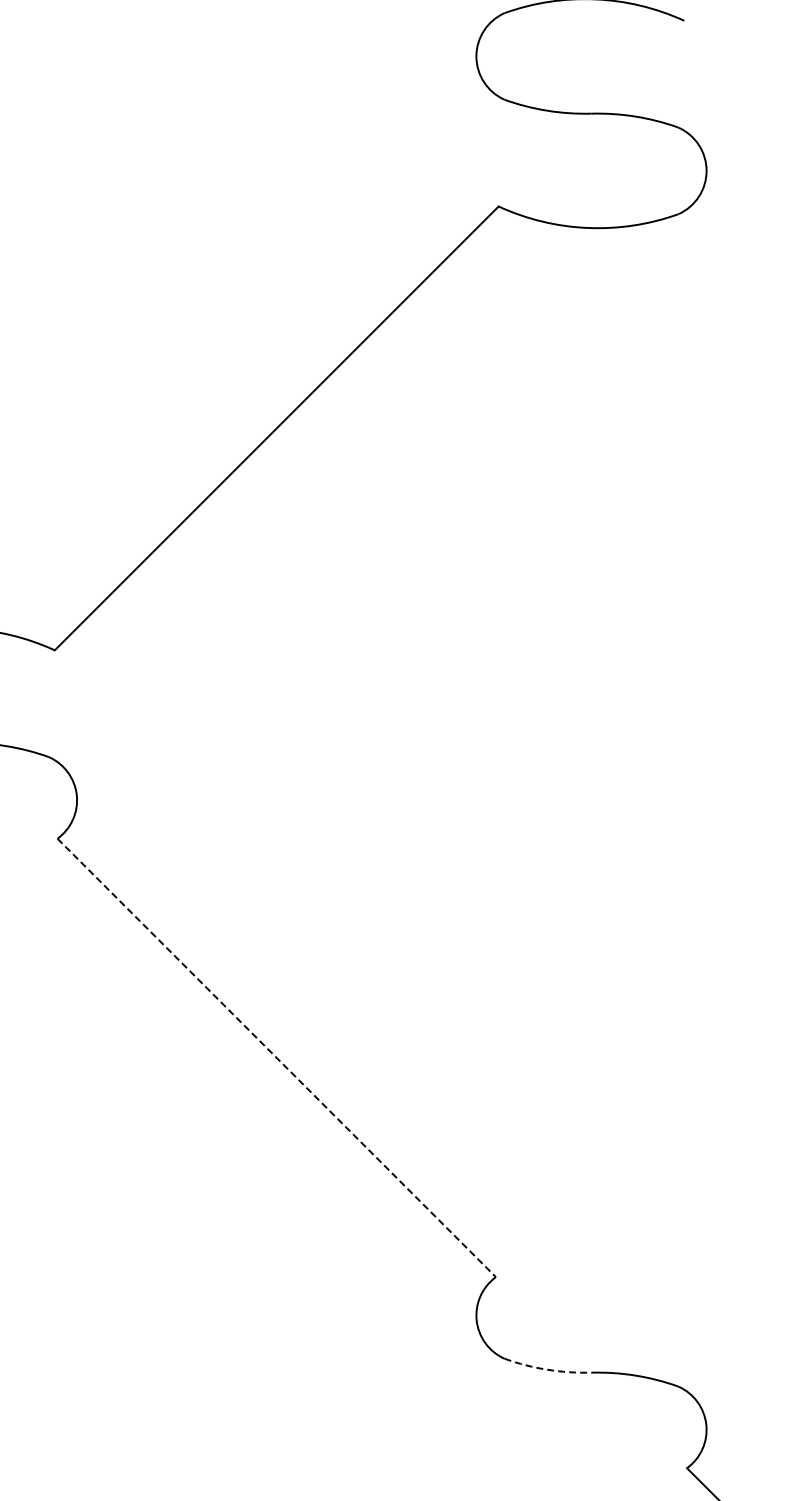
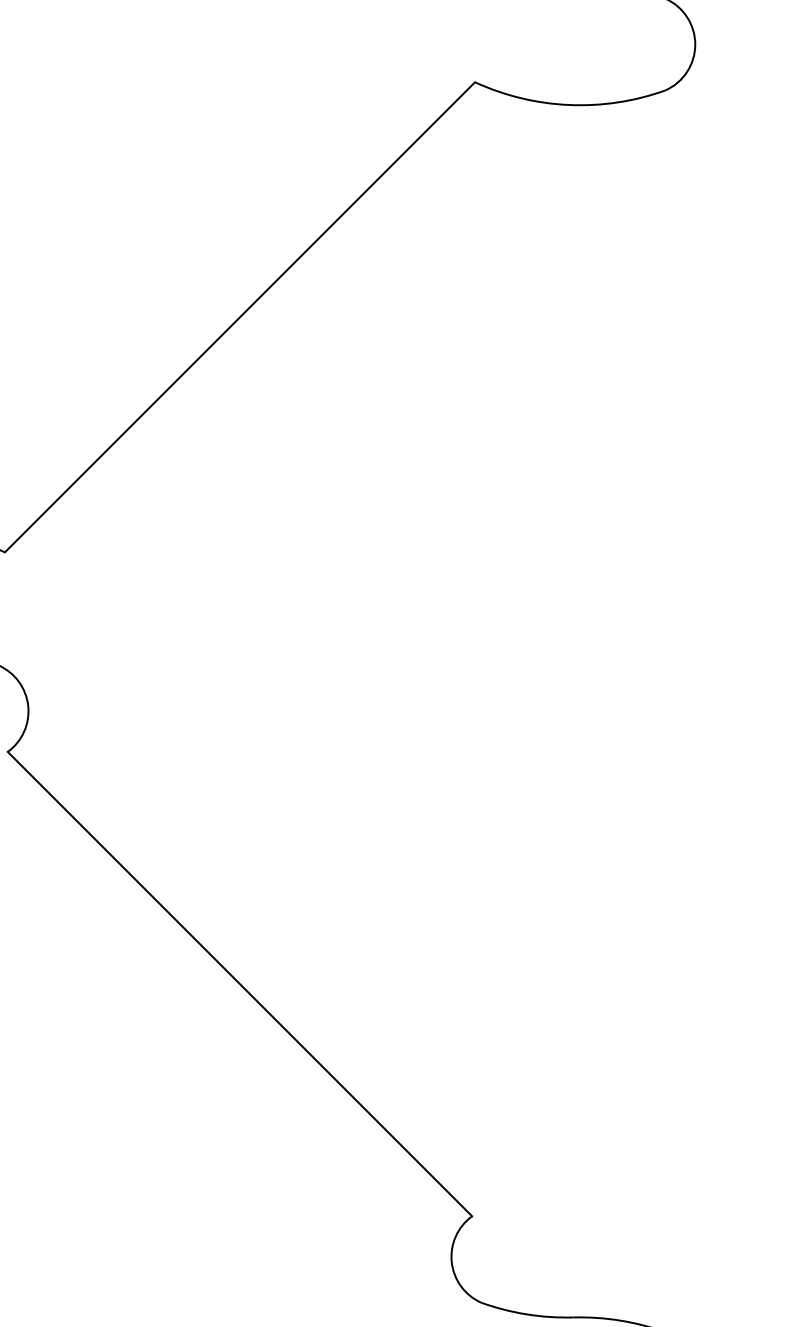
line: (276, 1057) -> (239, 983), dashed -> solid
arc: (547, 1369) -> (526, 1314), dashed -> solid

